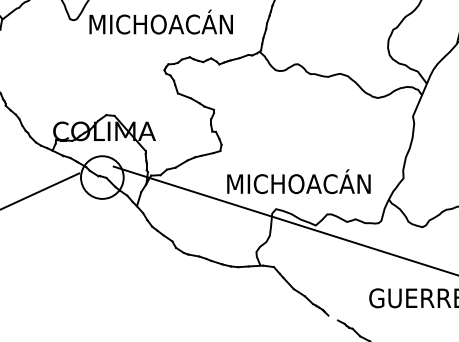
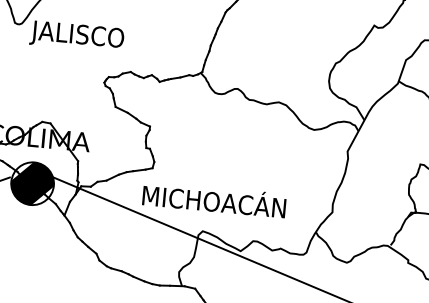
text: (159, 24) -> (103, 36), MICHOACÁN -> JALISCO
hatch: (102, 177) -> (32, 183), added
text: (298, 181) -> (214, 199), moved

